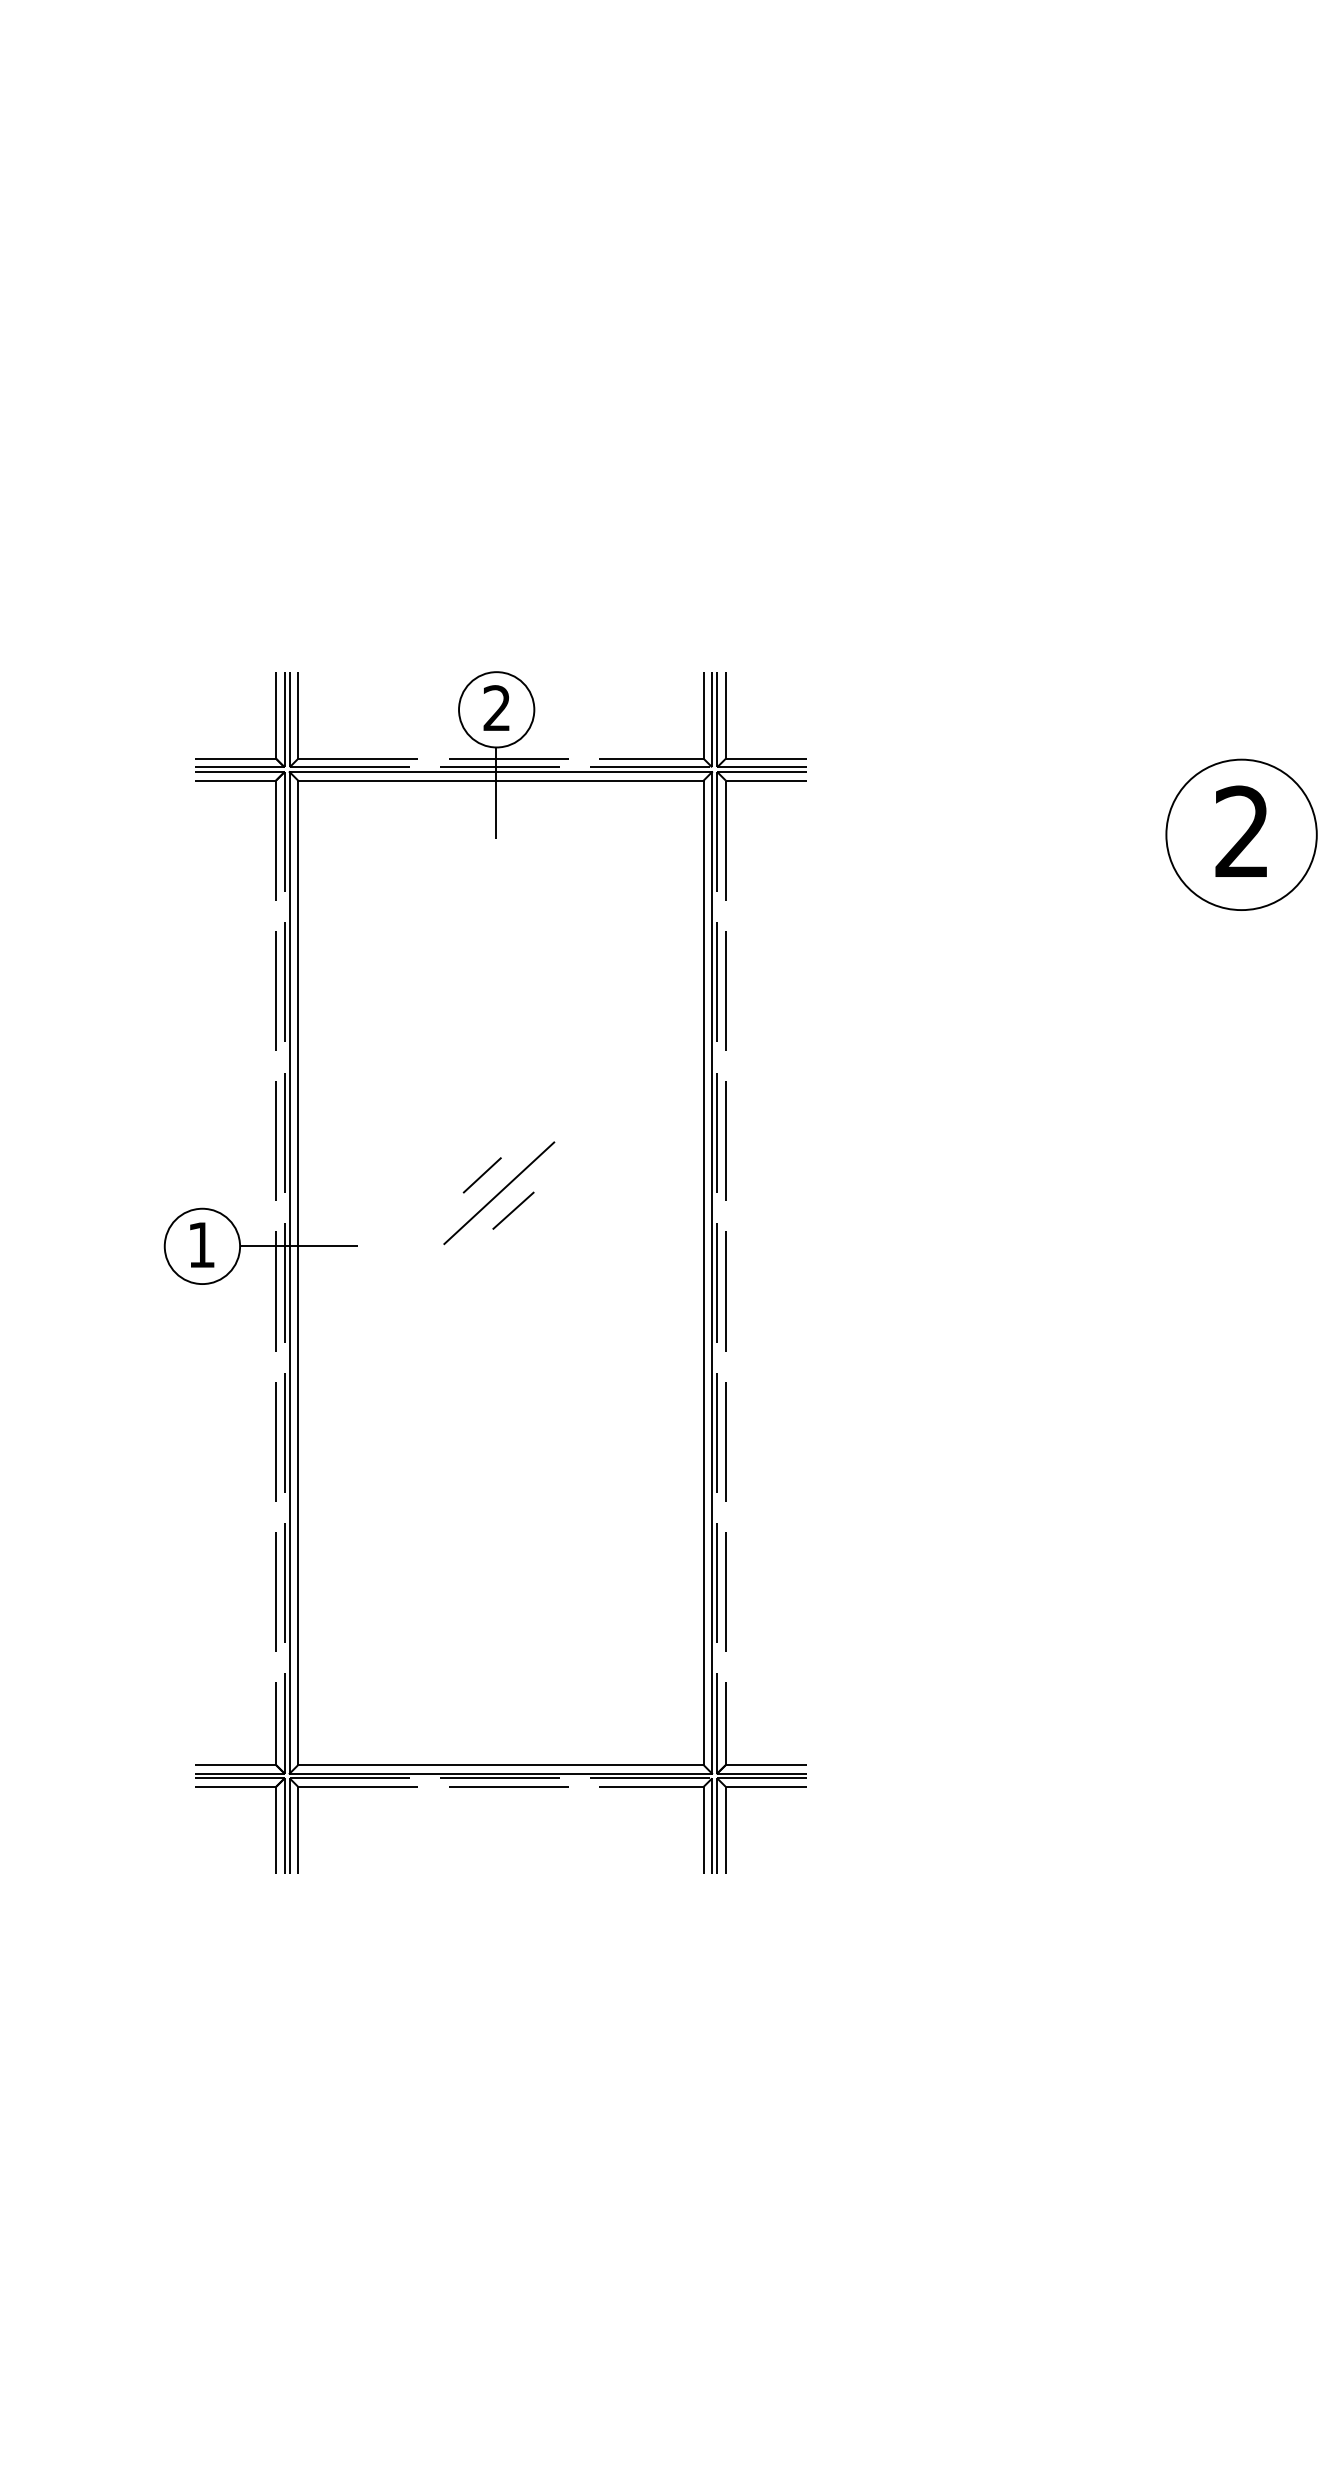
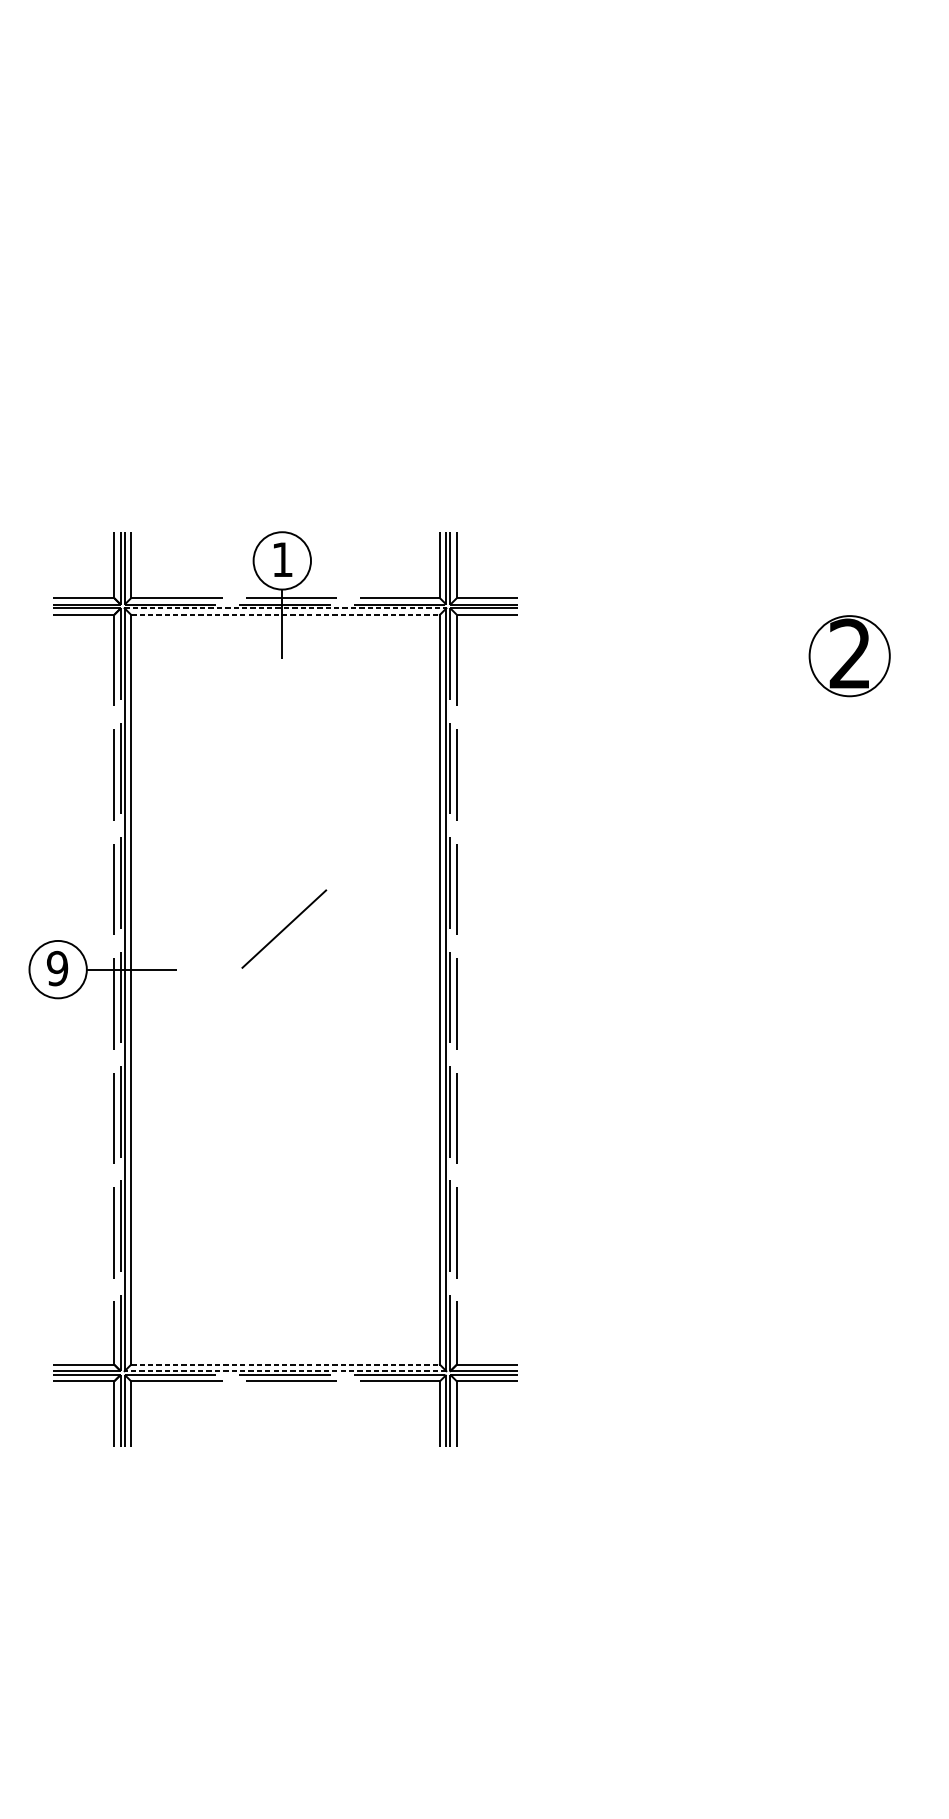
text: (496, 707) -> (282, 559), 2 -> 1
line: (501, 772) -> (285, 608), solid -> dashed
line: (500, 780) -> (285, 614), solid -> dashed
circle: (1241, 834) -> (849, 655), size x0.7
line: (481, 1175) -> (270, 915), removed
line: (513, 1210) -> (295, 942), removed
text: (201, 1244) -> (57, 968), 1 -> 9
line: (500, 1765) -> (285, 1365), solid -> dashed
line: (500, 1773) -> (285, 1371), solid -> dashed

